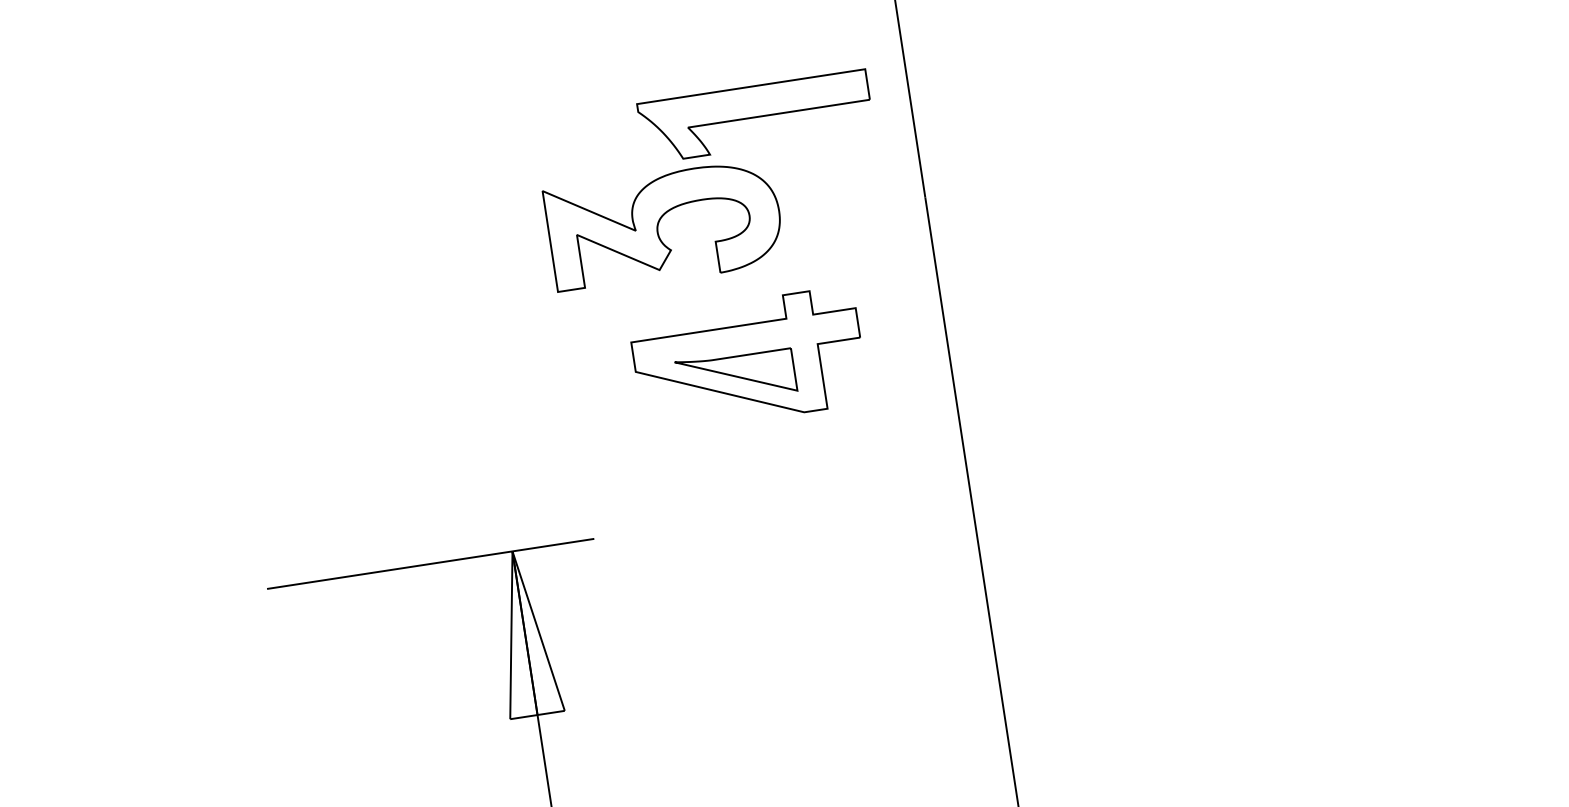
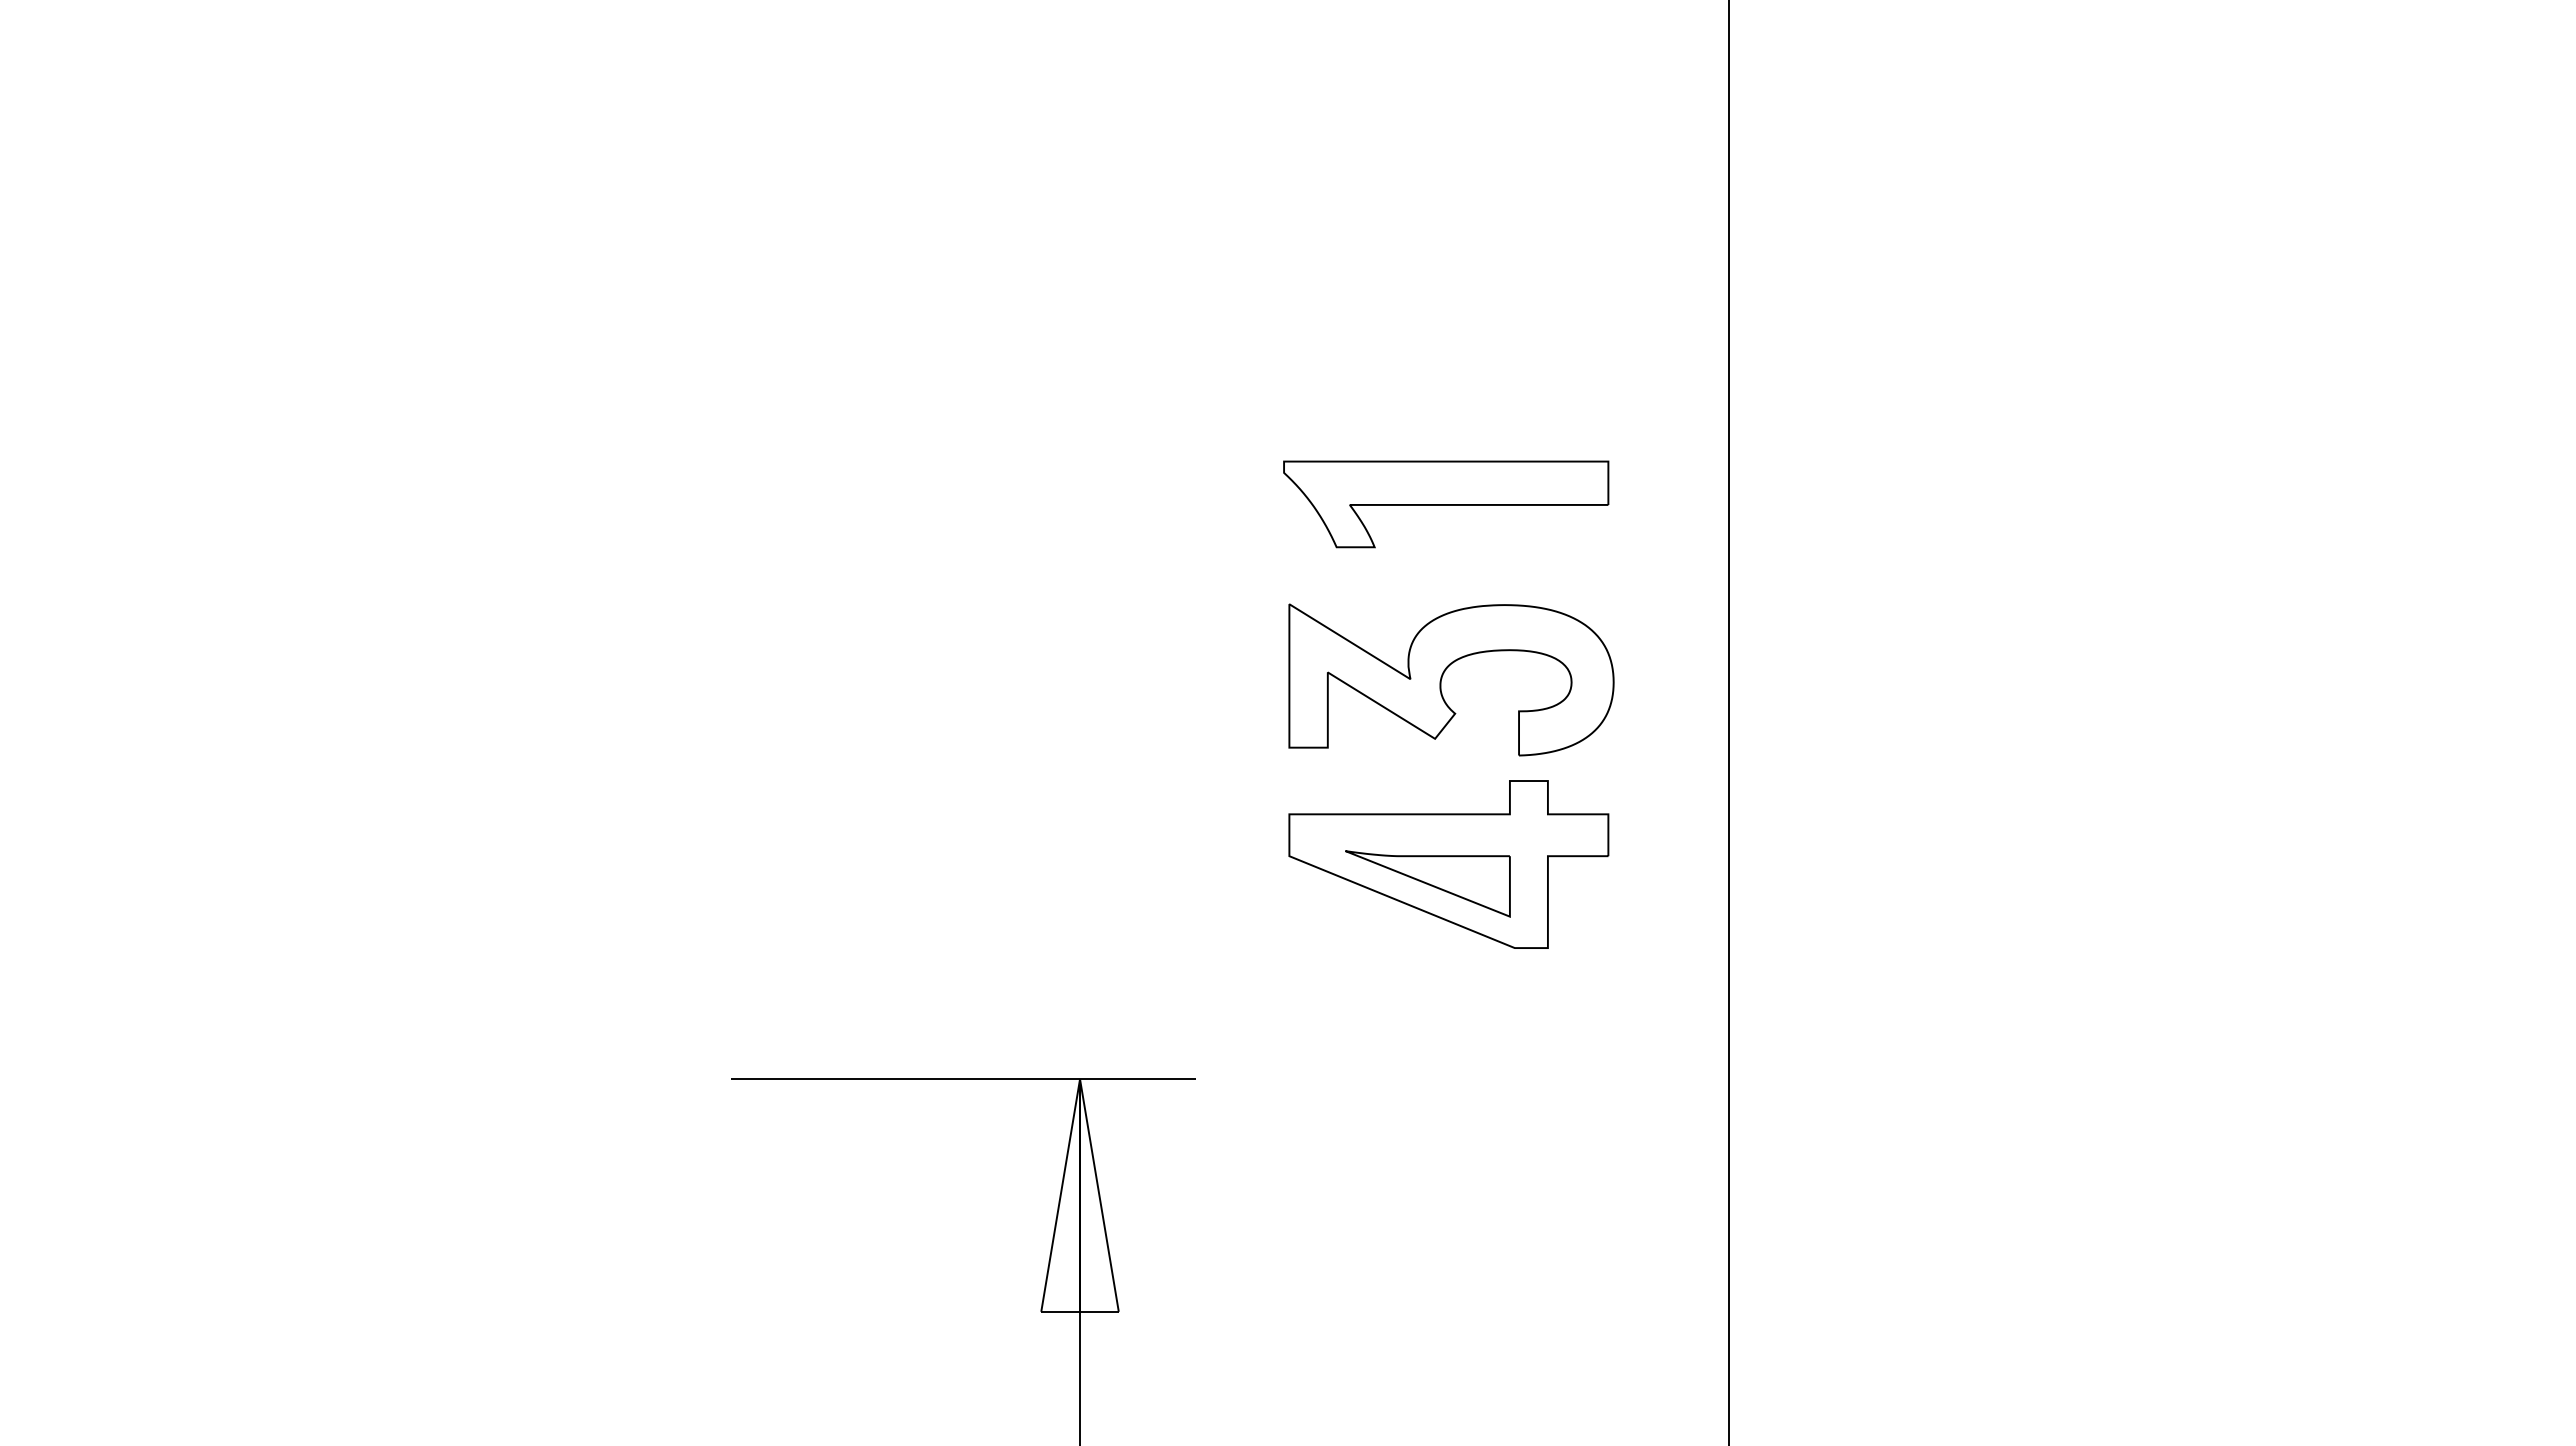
part: (755, 116) -> (1446, 504), moved
part: (658, 224) -> (1443, 675), moved

